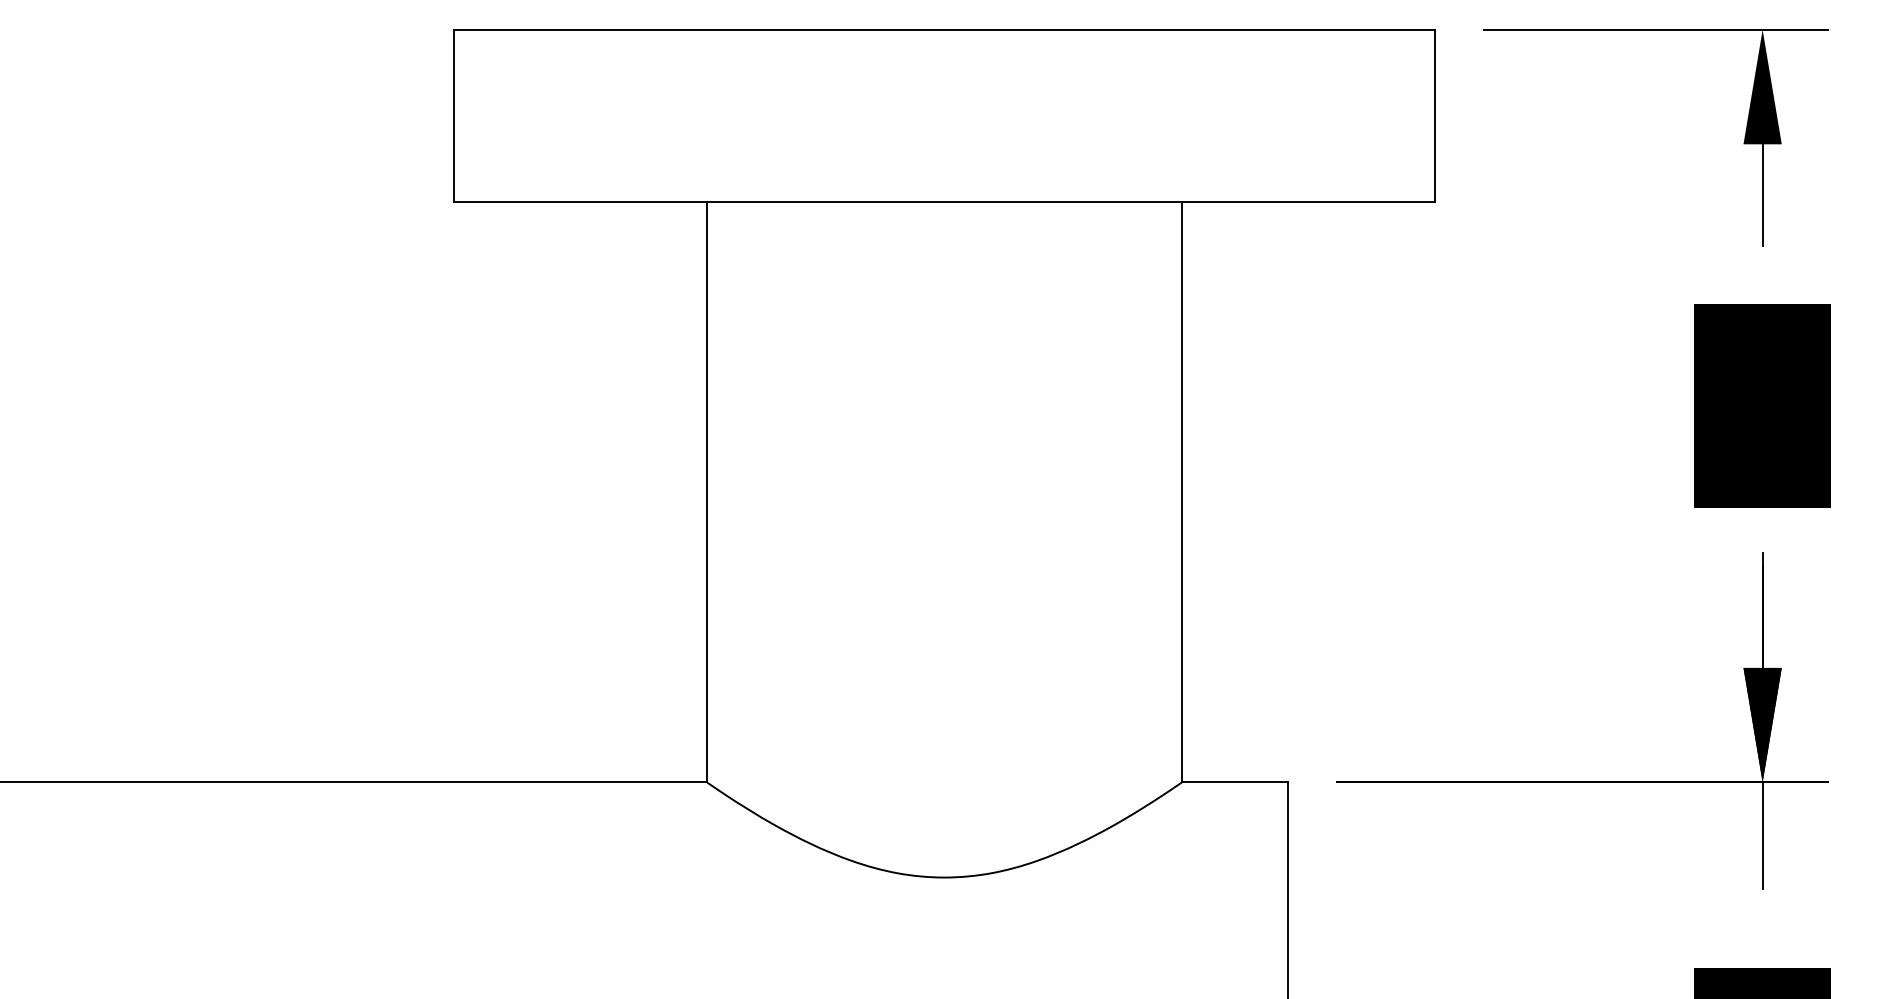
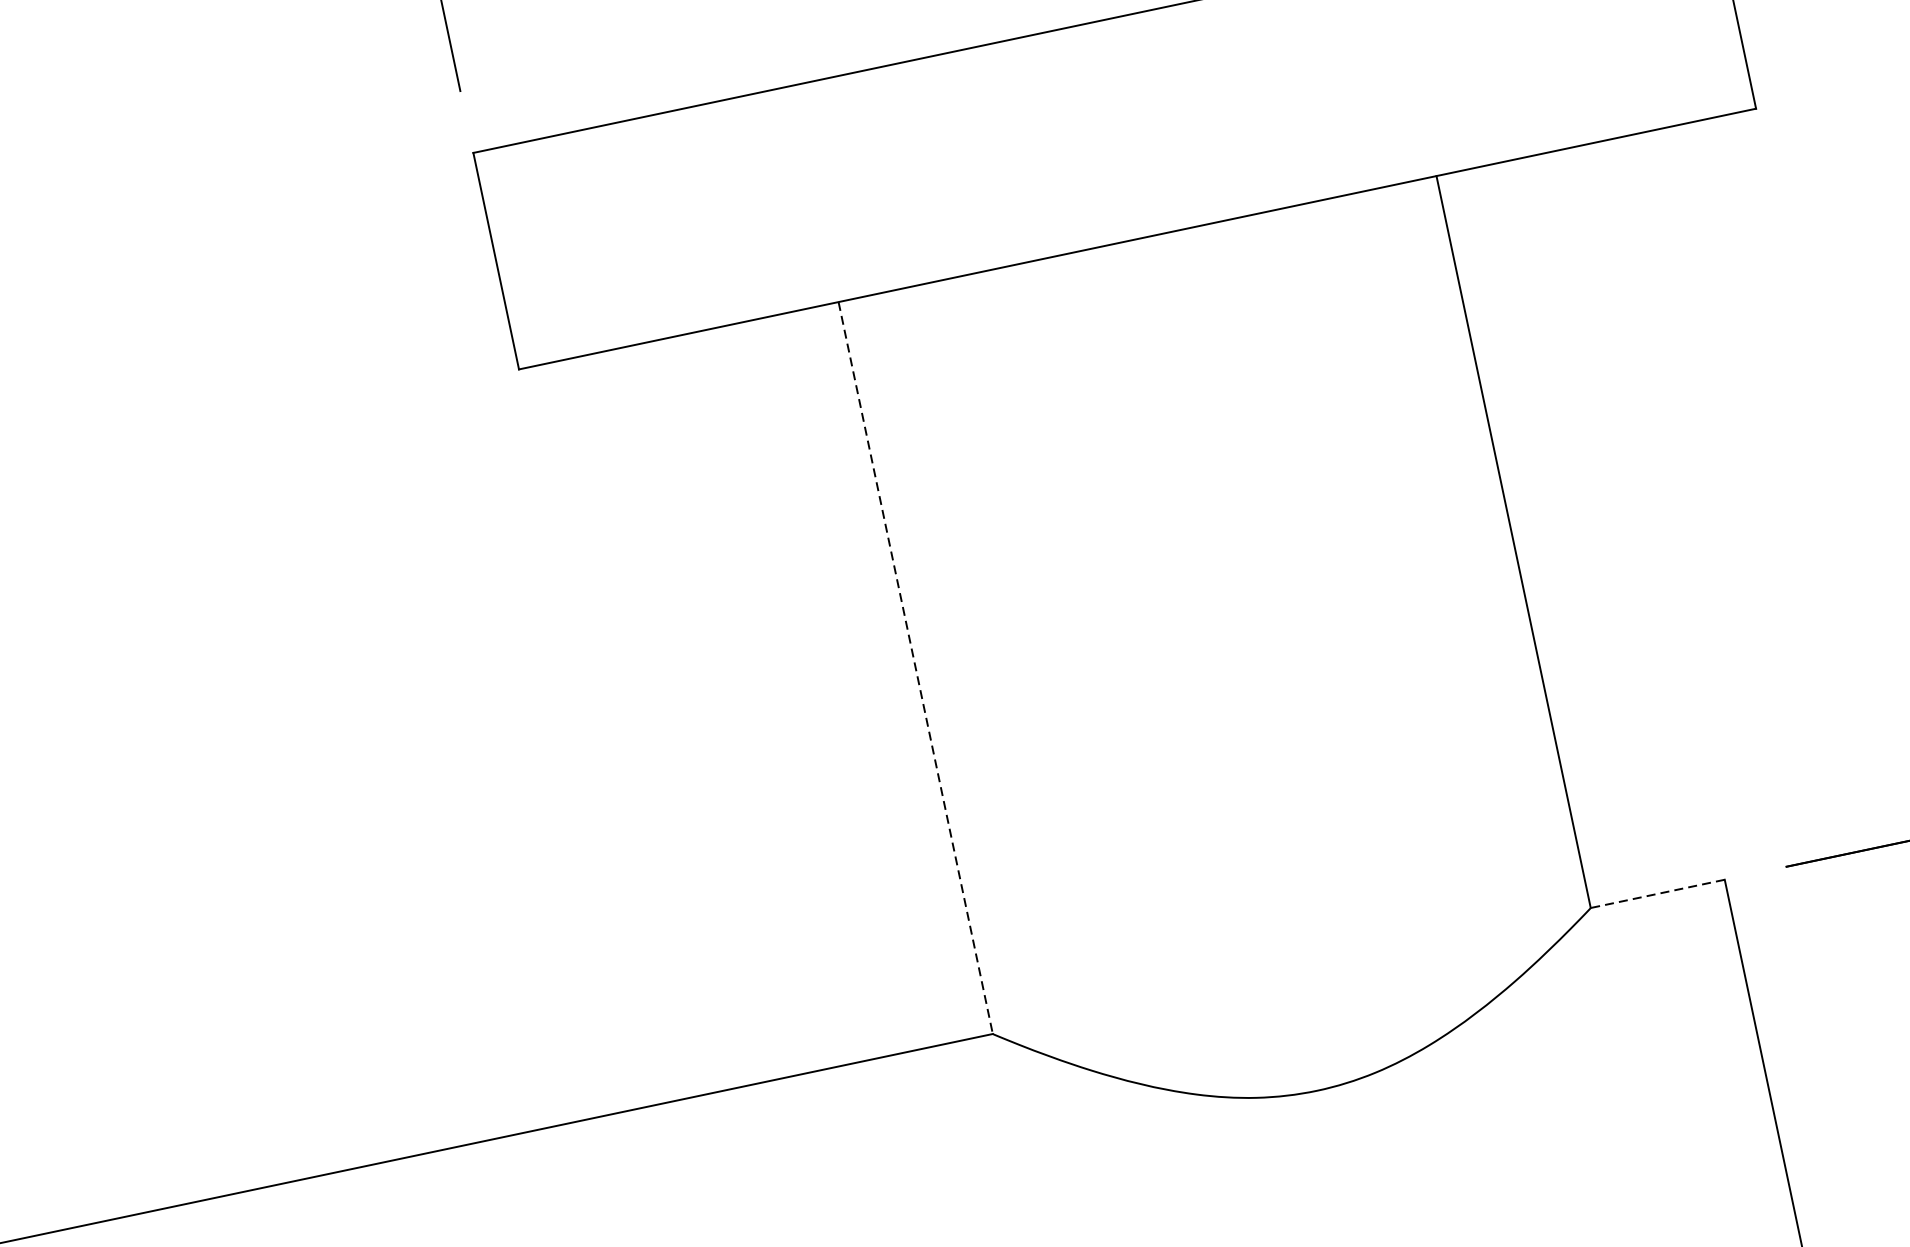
line: (707, 492) -> (916, 668), solid -> dashed
line: (1234, 782) -> (1657, 894), solid -> dashed

